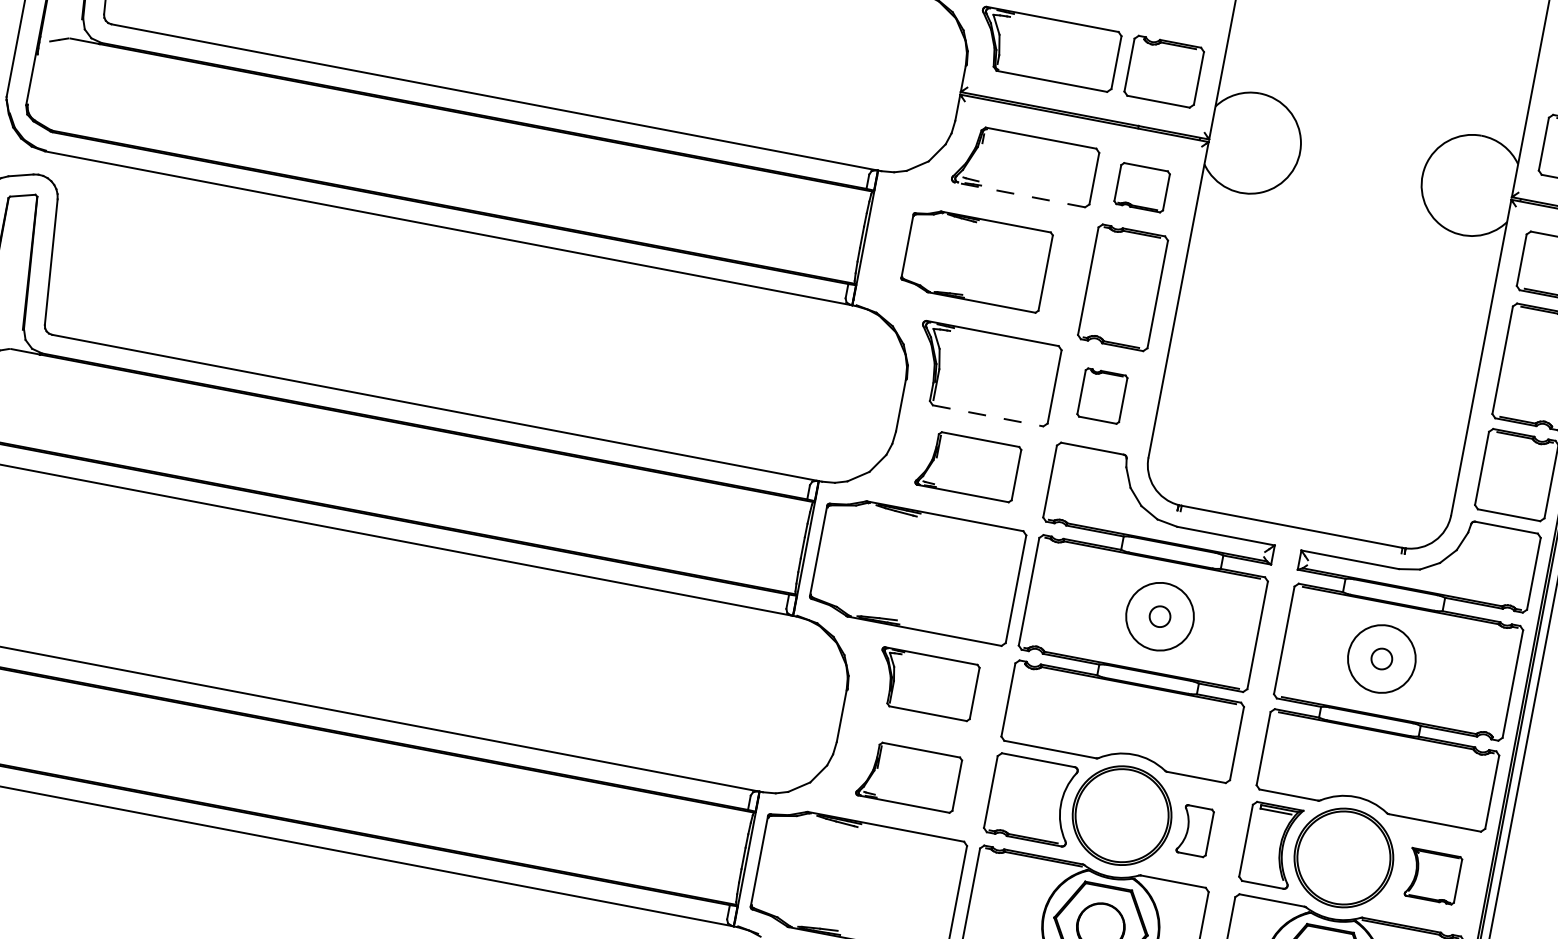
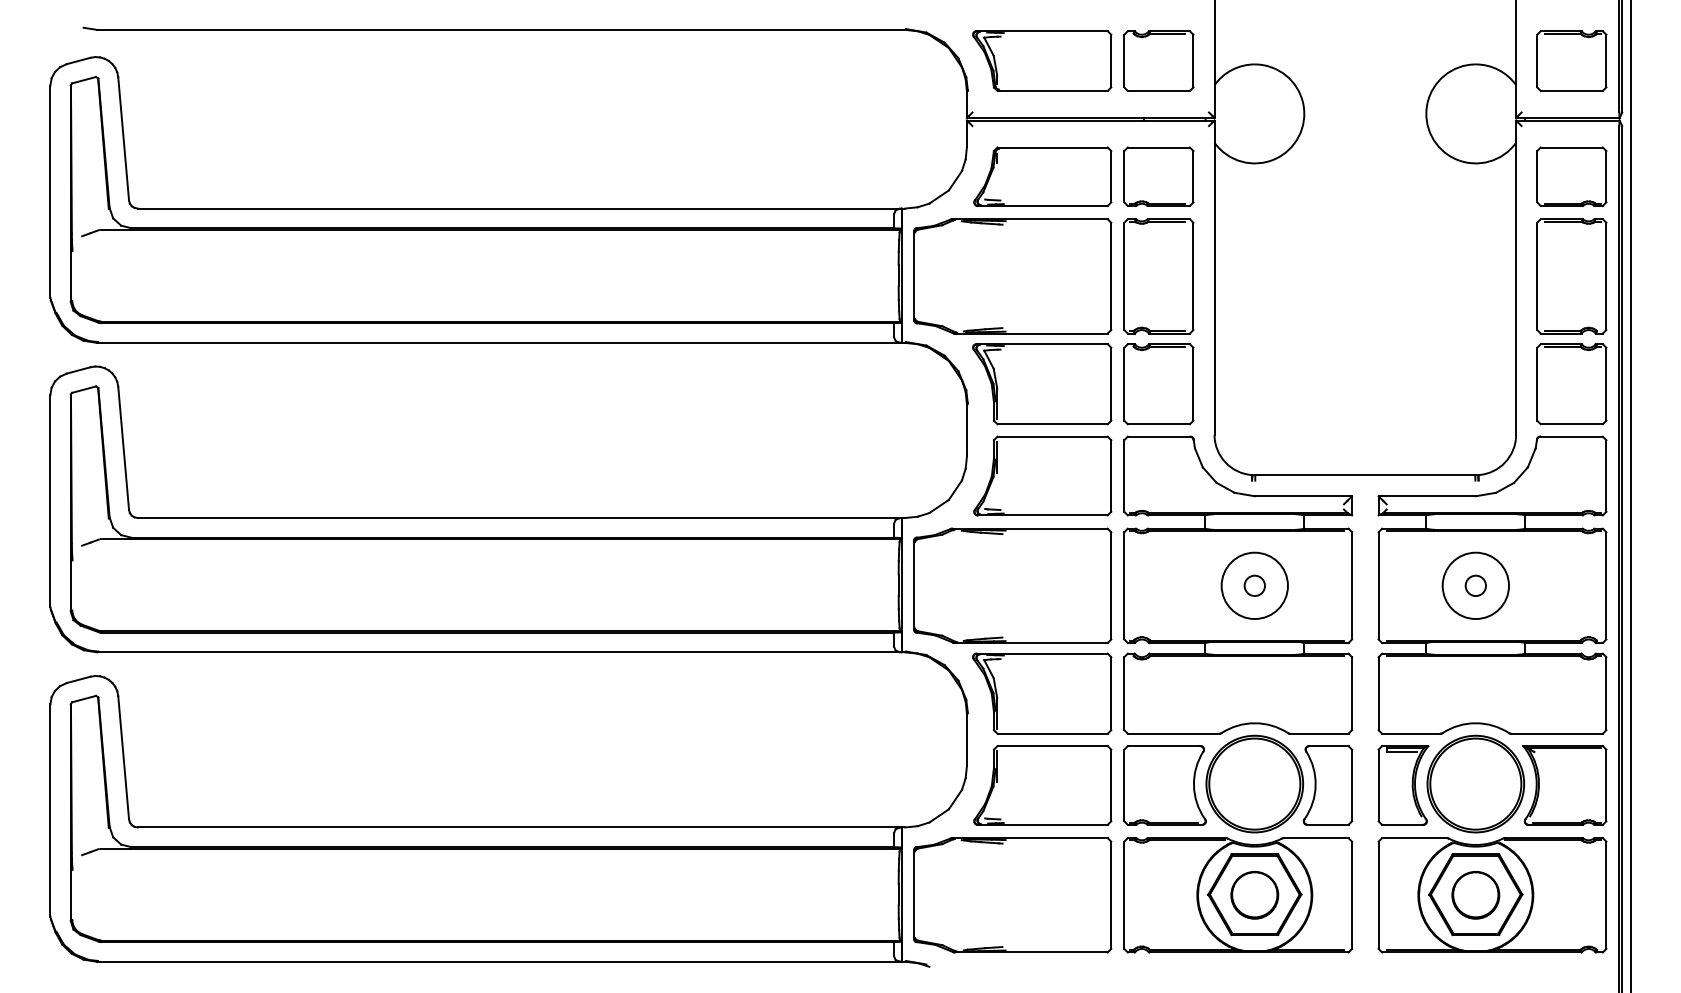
part: (1141, 187) -> (1158, 176), size x1.43
line: (1019, 194) -> (1042, 205), dashed -> solid
part: (976, 259) -> (1012, 276), size x1.43
part: (1101, 396) -> (1158, 384), size x1.67
line: (988, 416) -> (1053, 424), dashed -> solid
part: (968, 465) -> (1042, 475), size x1.43
part: (926, 684) -> (1042, 693), size x1.43
part: (908, 776) -> (1042, 785), size x1.43
part: (1194, 830) -> (1327, 785), size x1.67
part: (1432, 876) -> (1564, 785), size x1.67

